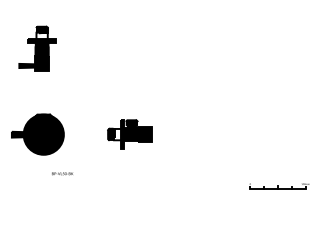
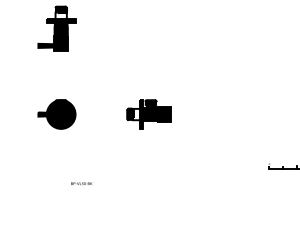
part: (37, 134) -> (56, 114), size x0.71
text: (62, 173) -> (81, 183), moved

